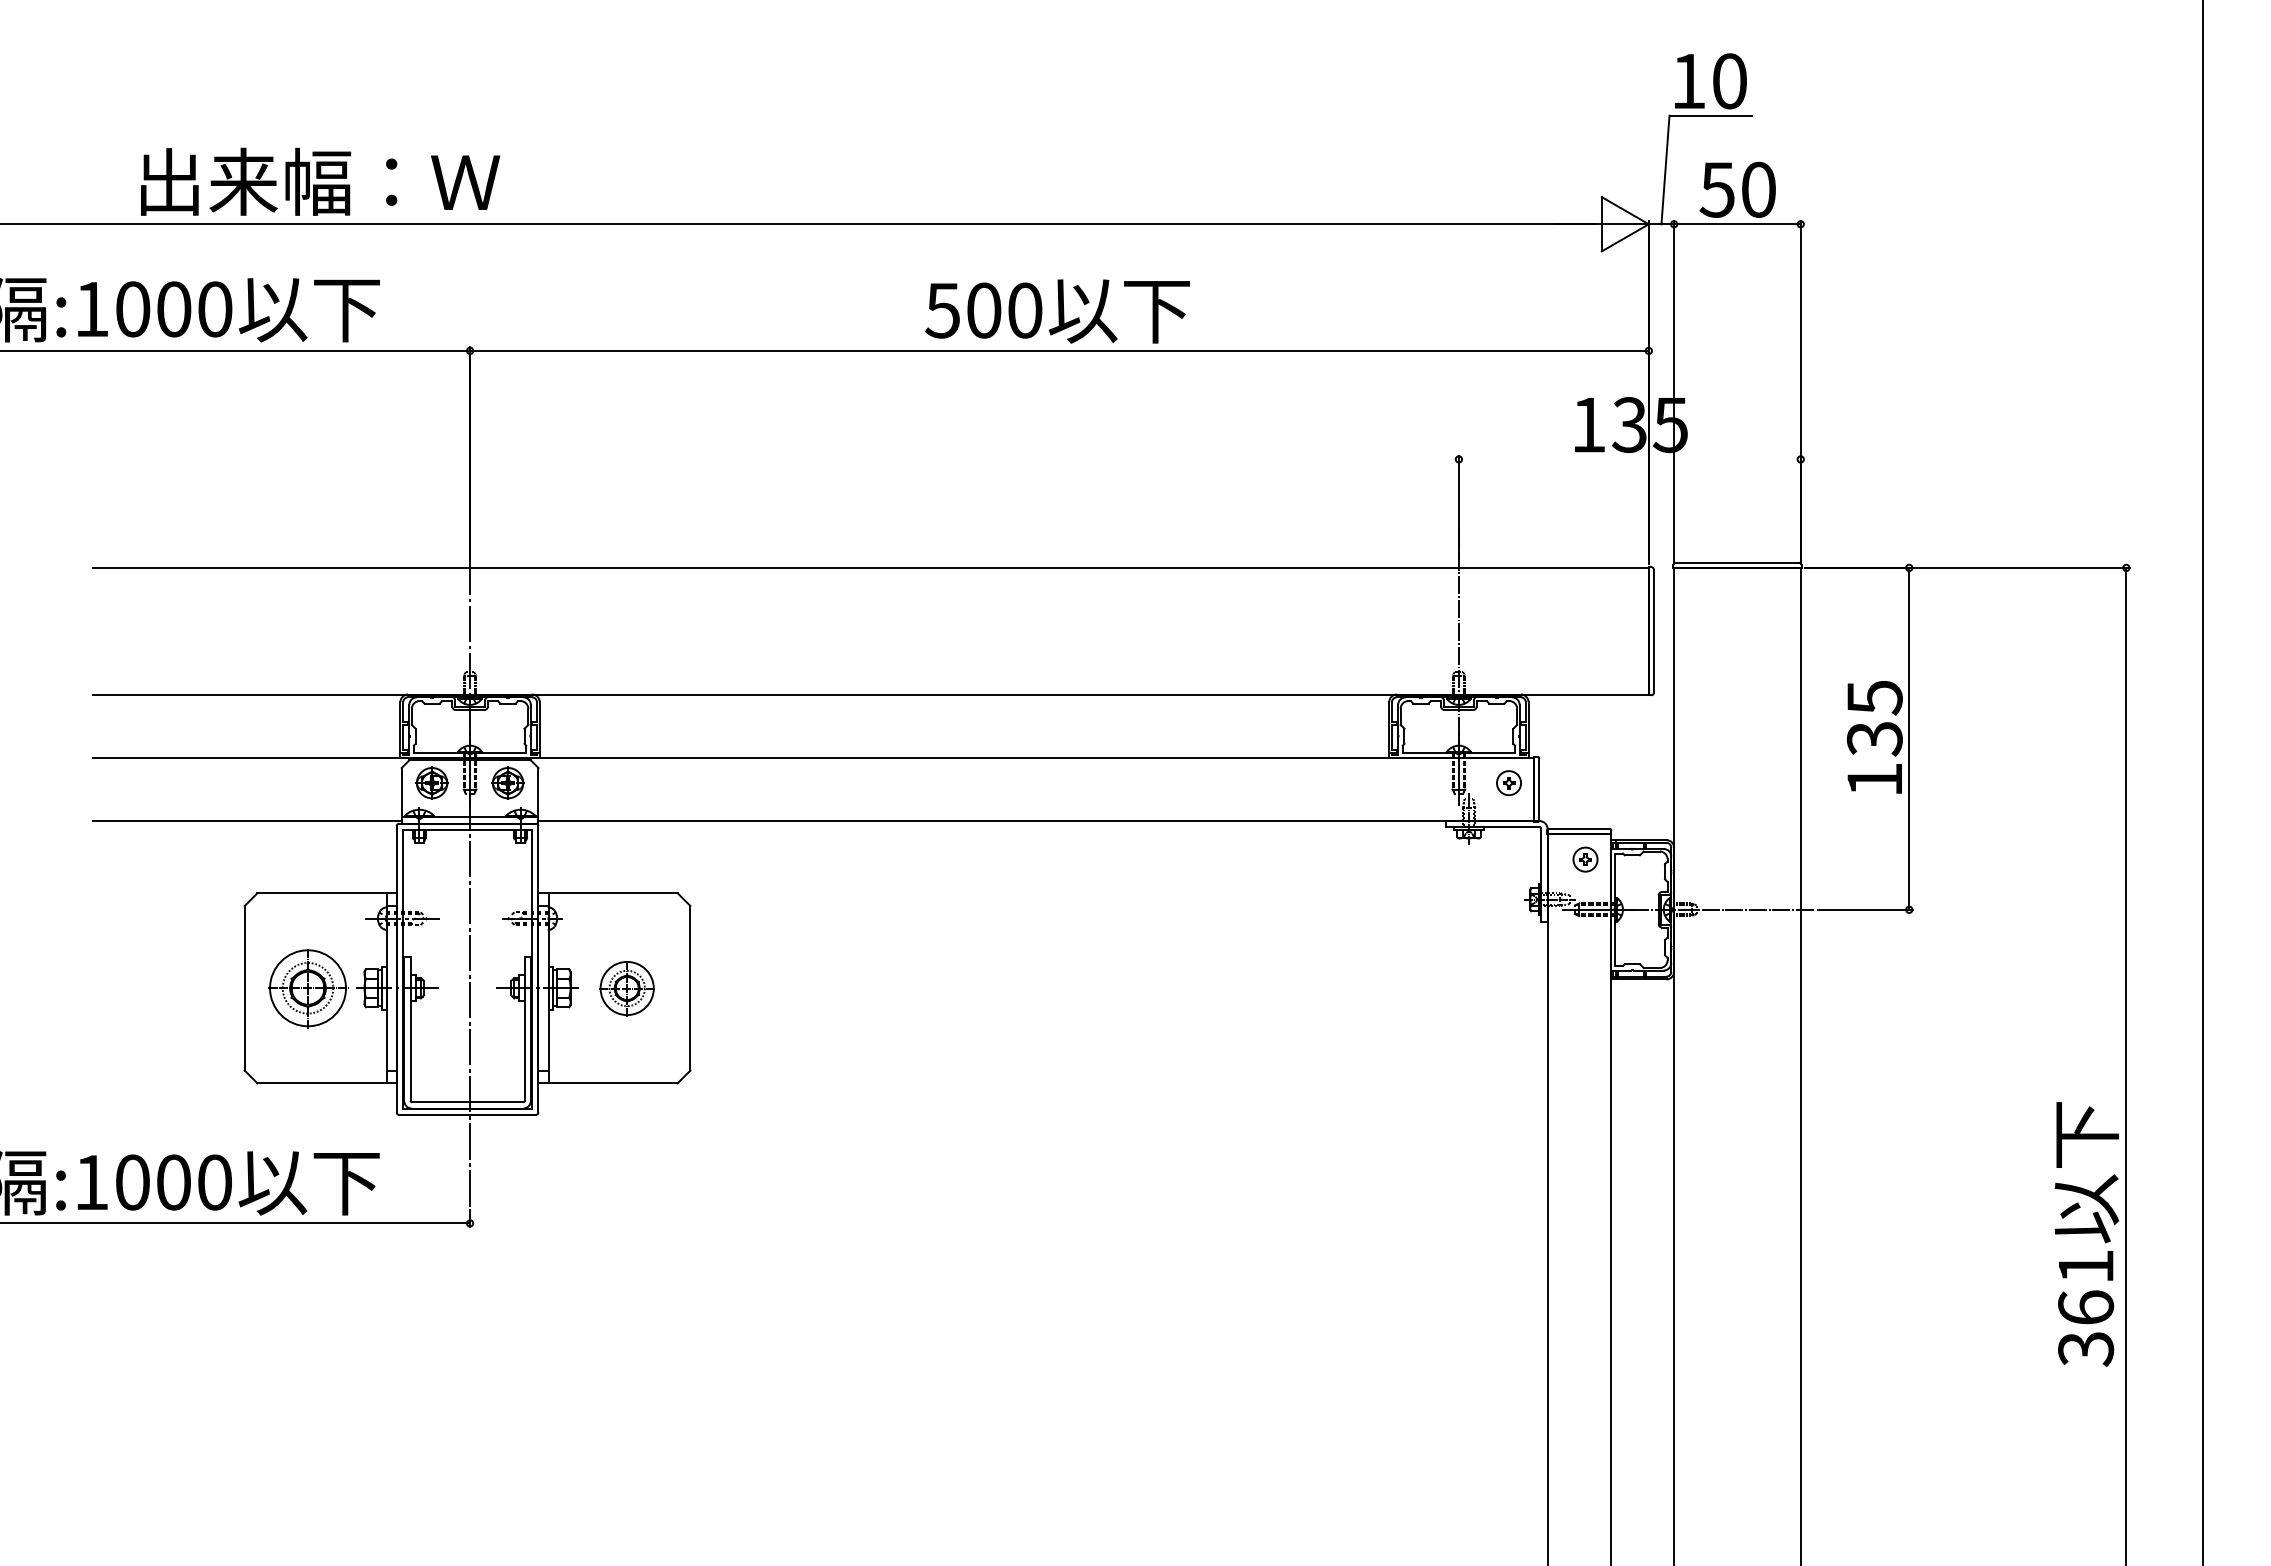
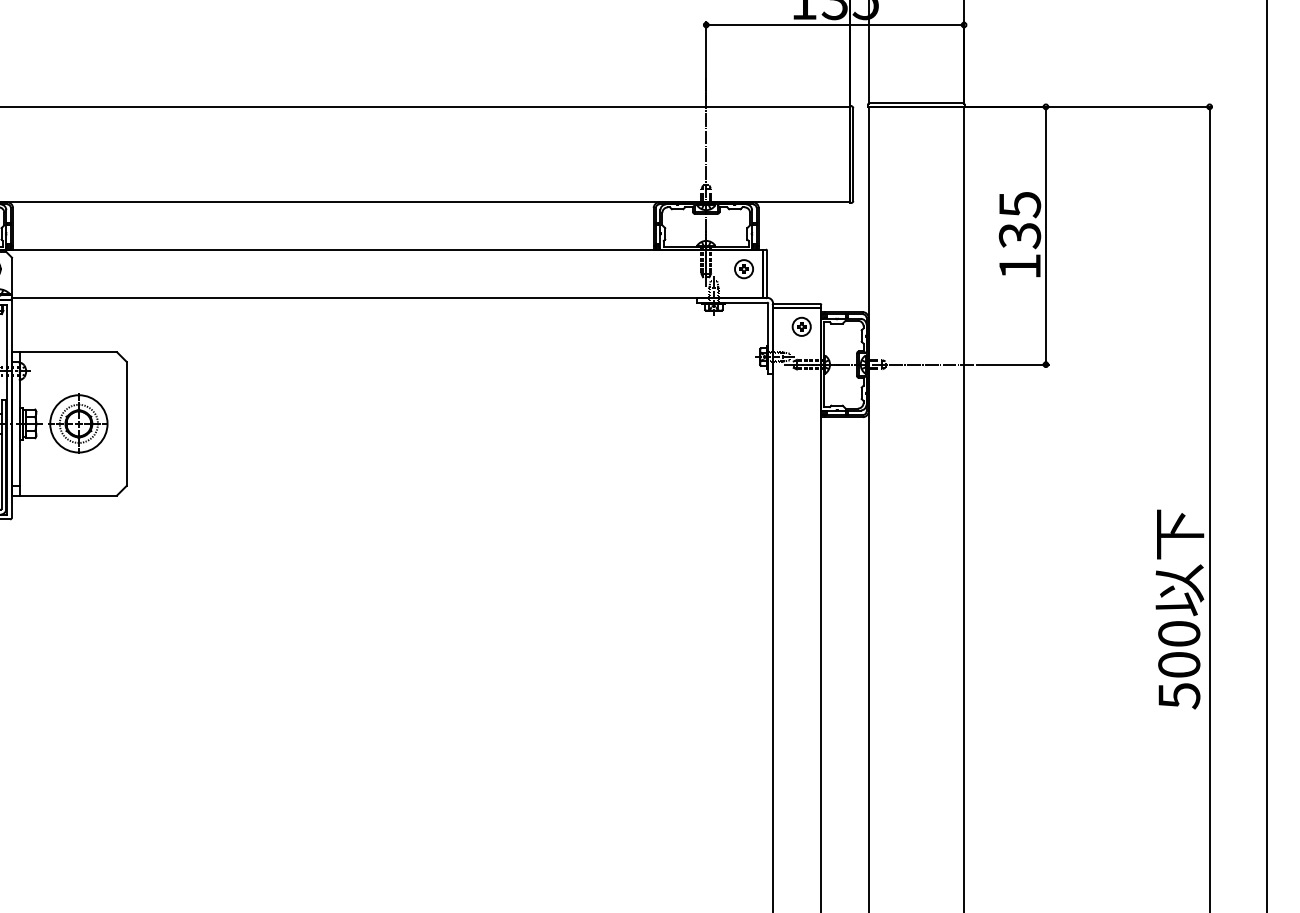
line: (1629, 459) -> (834, 25), added
part: (627, 988) -> (79, 424), size x1.43
text: (2086, 1307) -> (1179, 664), 361 -> 500

